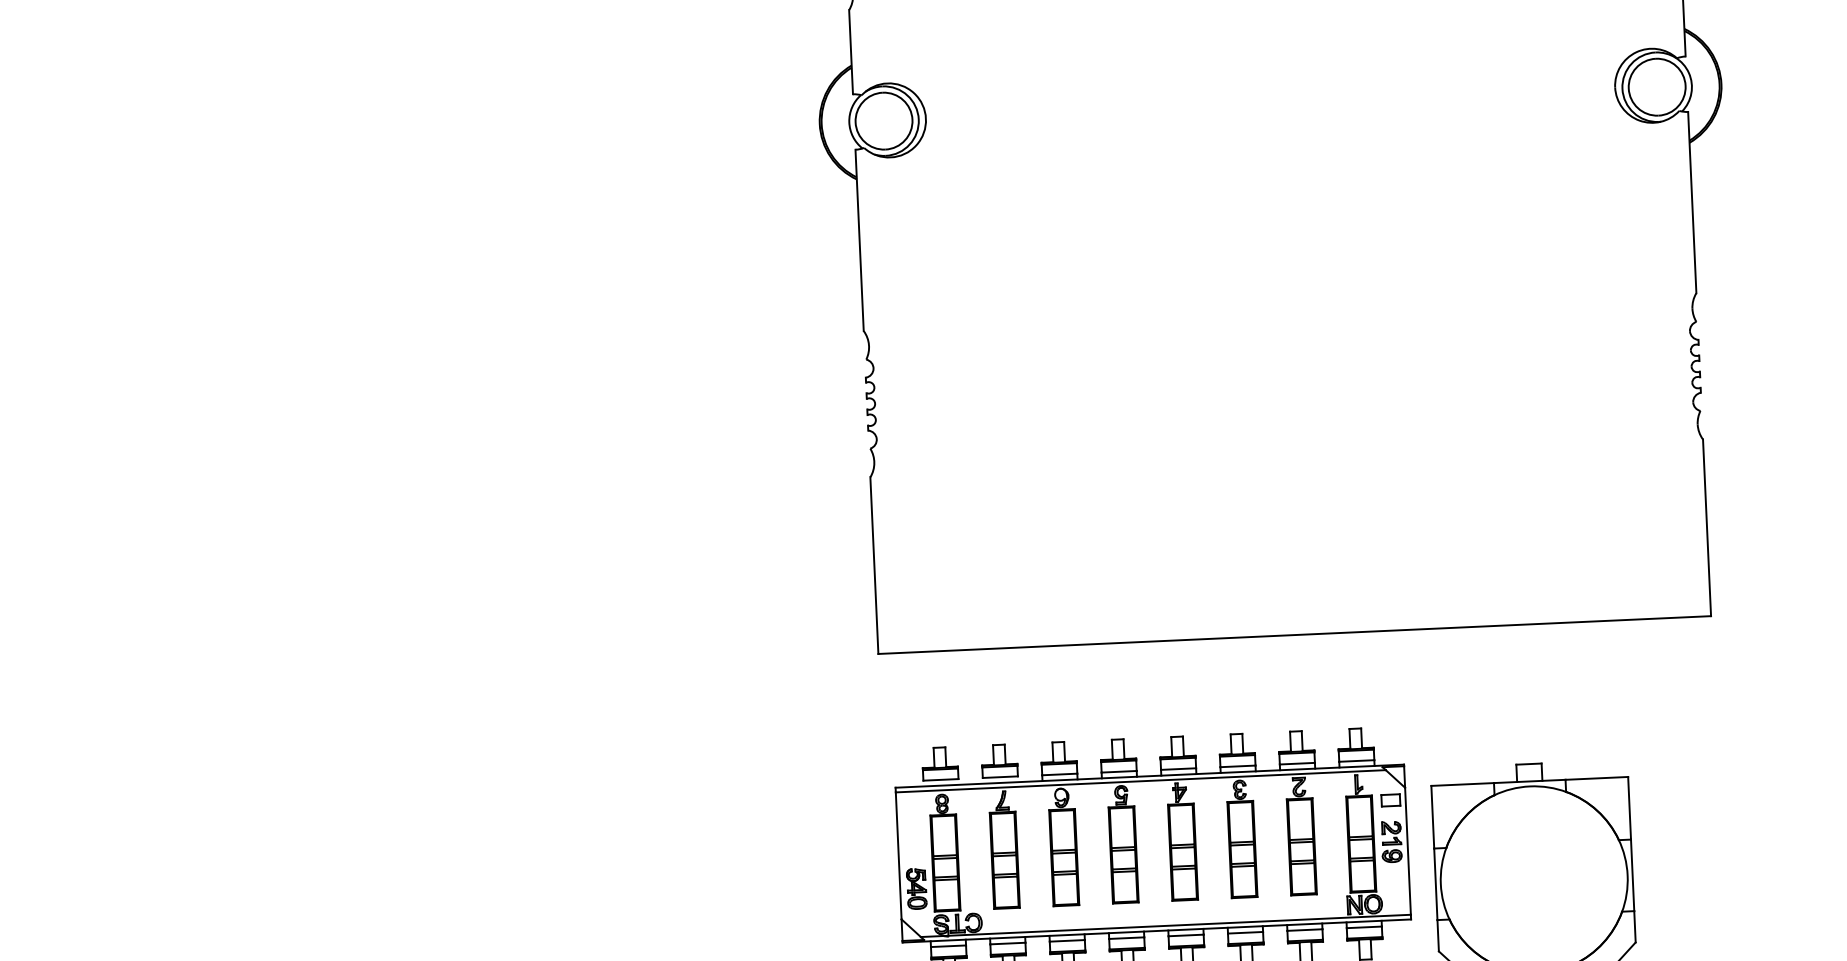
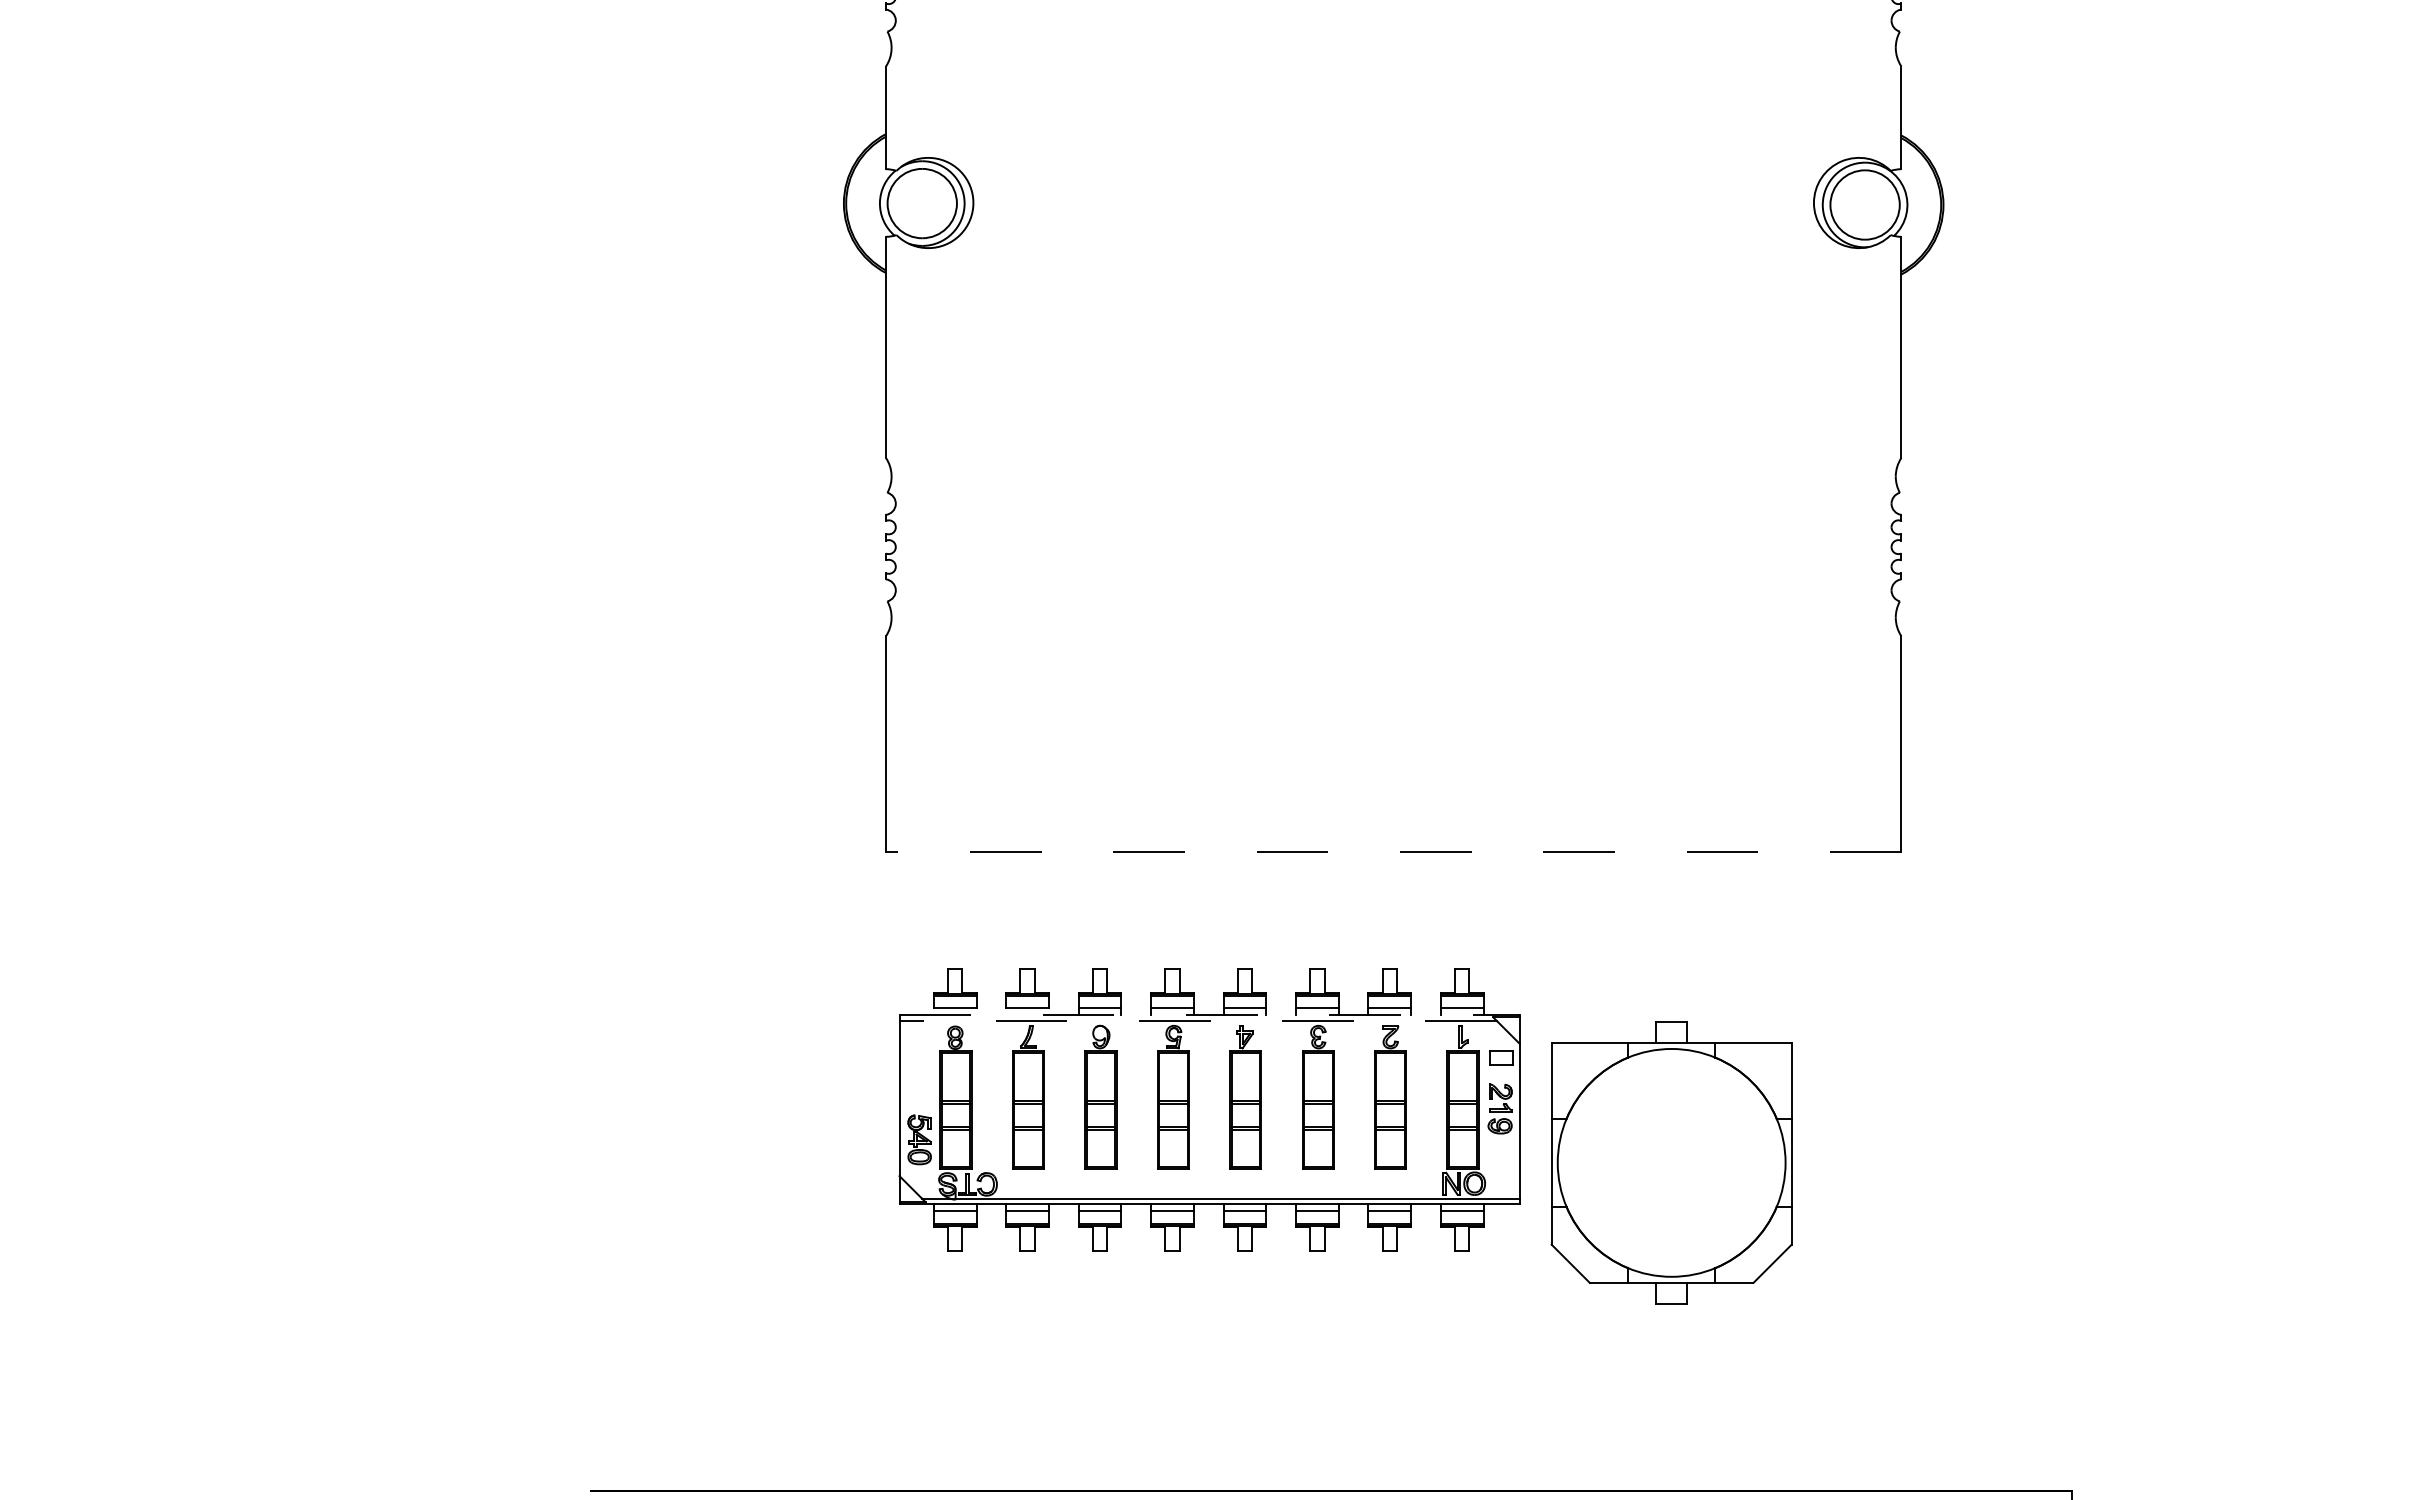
line: (1294, 634) -> (1393, 851), solid -> dashed
line: (1150, 776) -> (1210, 1015), solid -> dashed
line: (1140, 781) -> (1198, 1021), solid -> dashed

